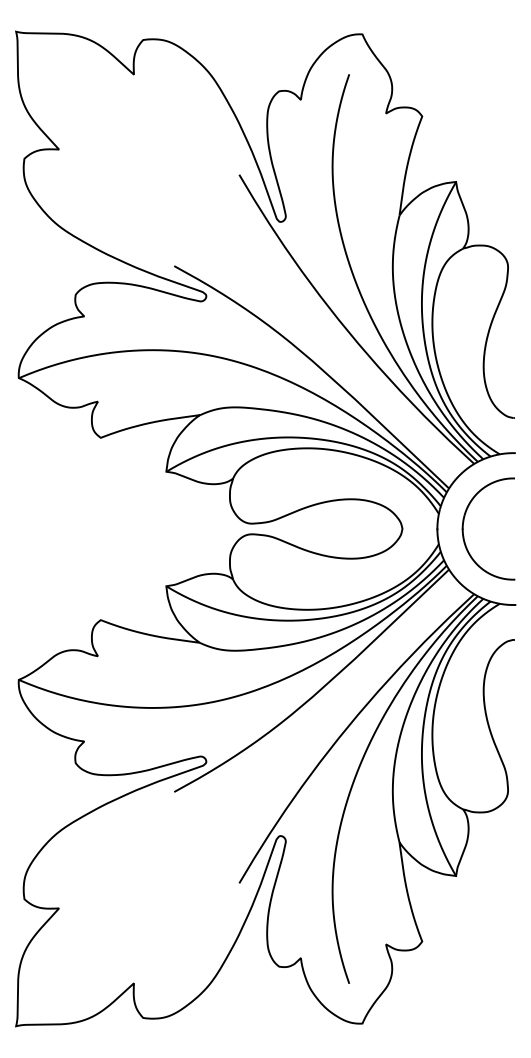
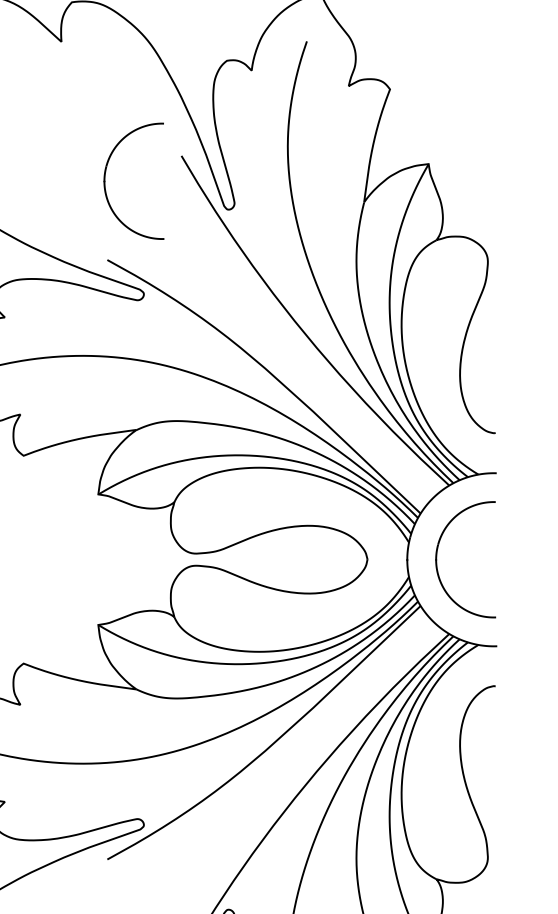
part: (173, 189) -> (106, 172), added

